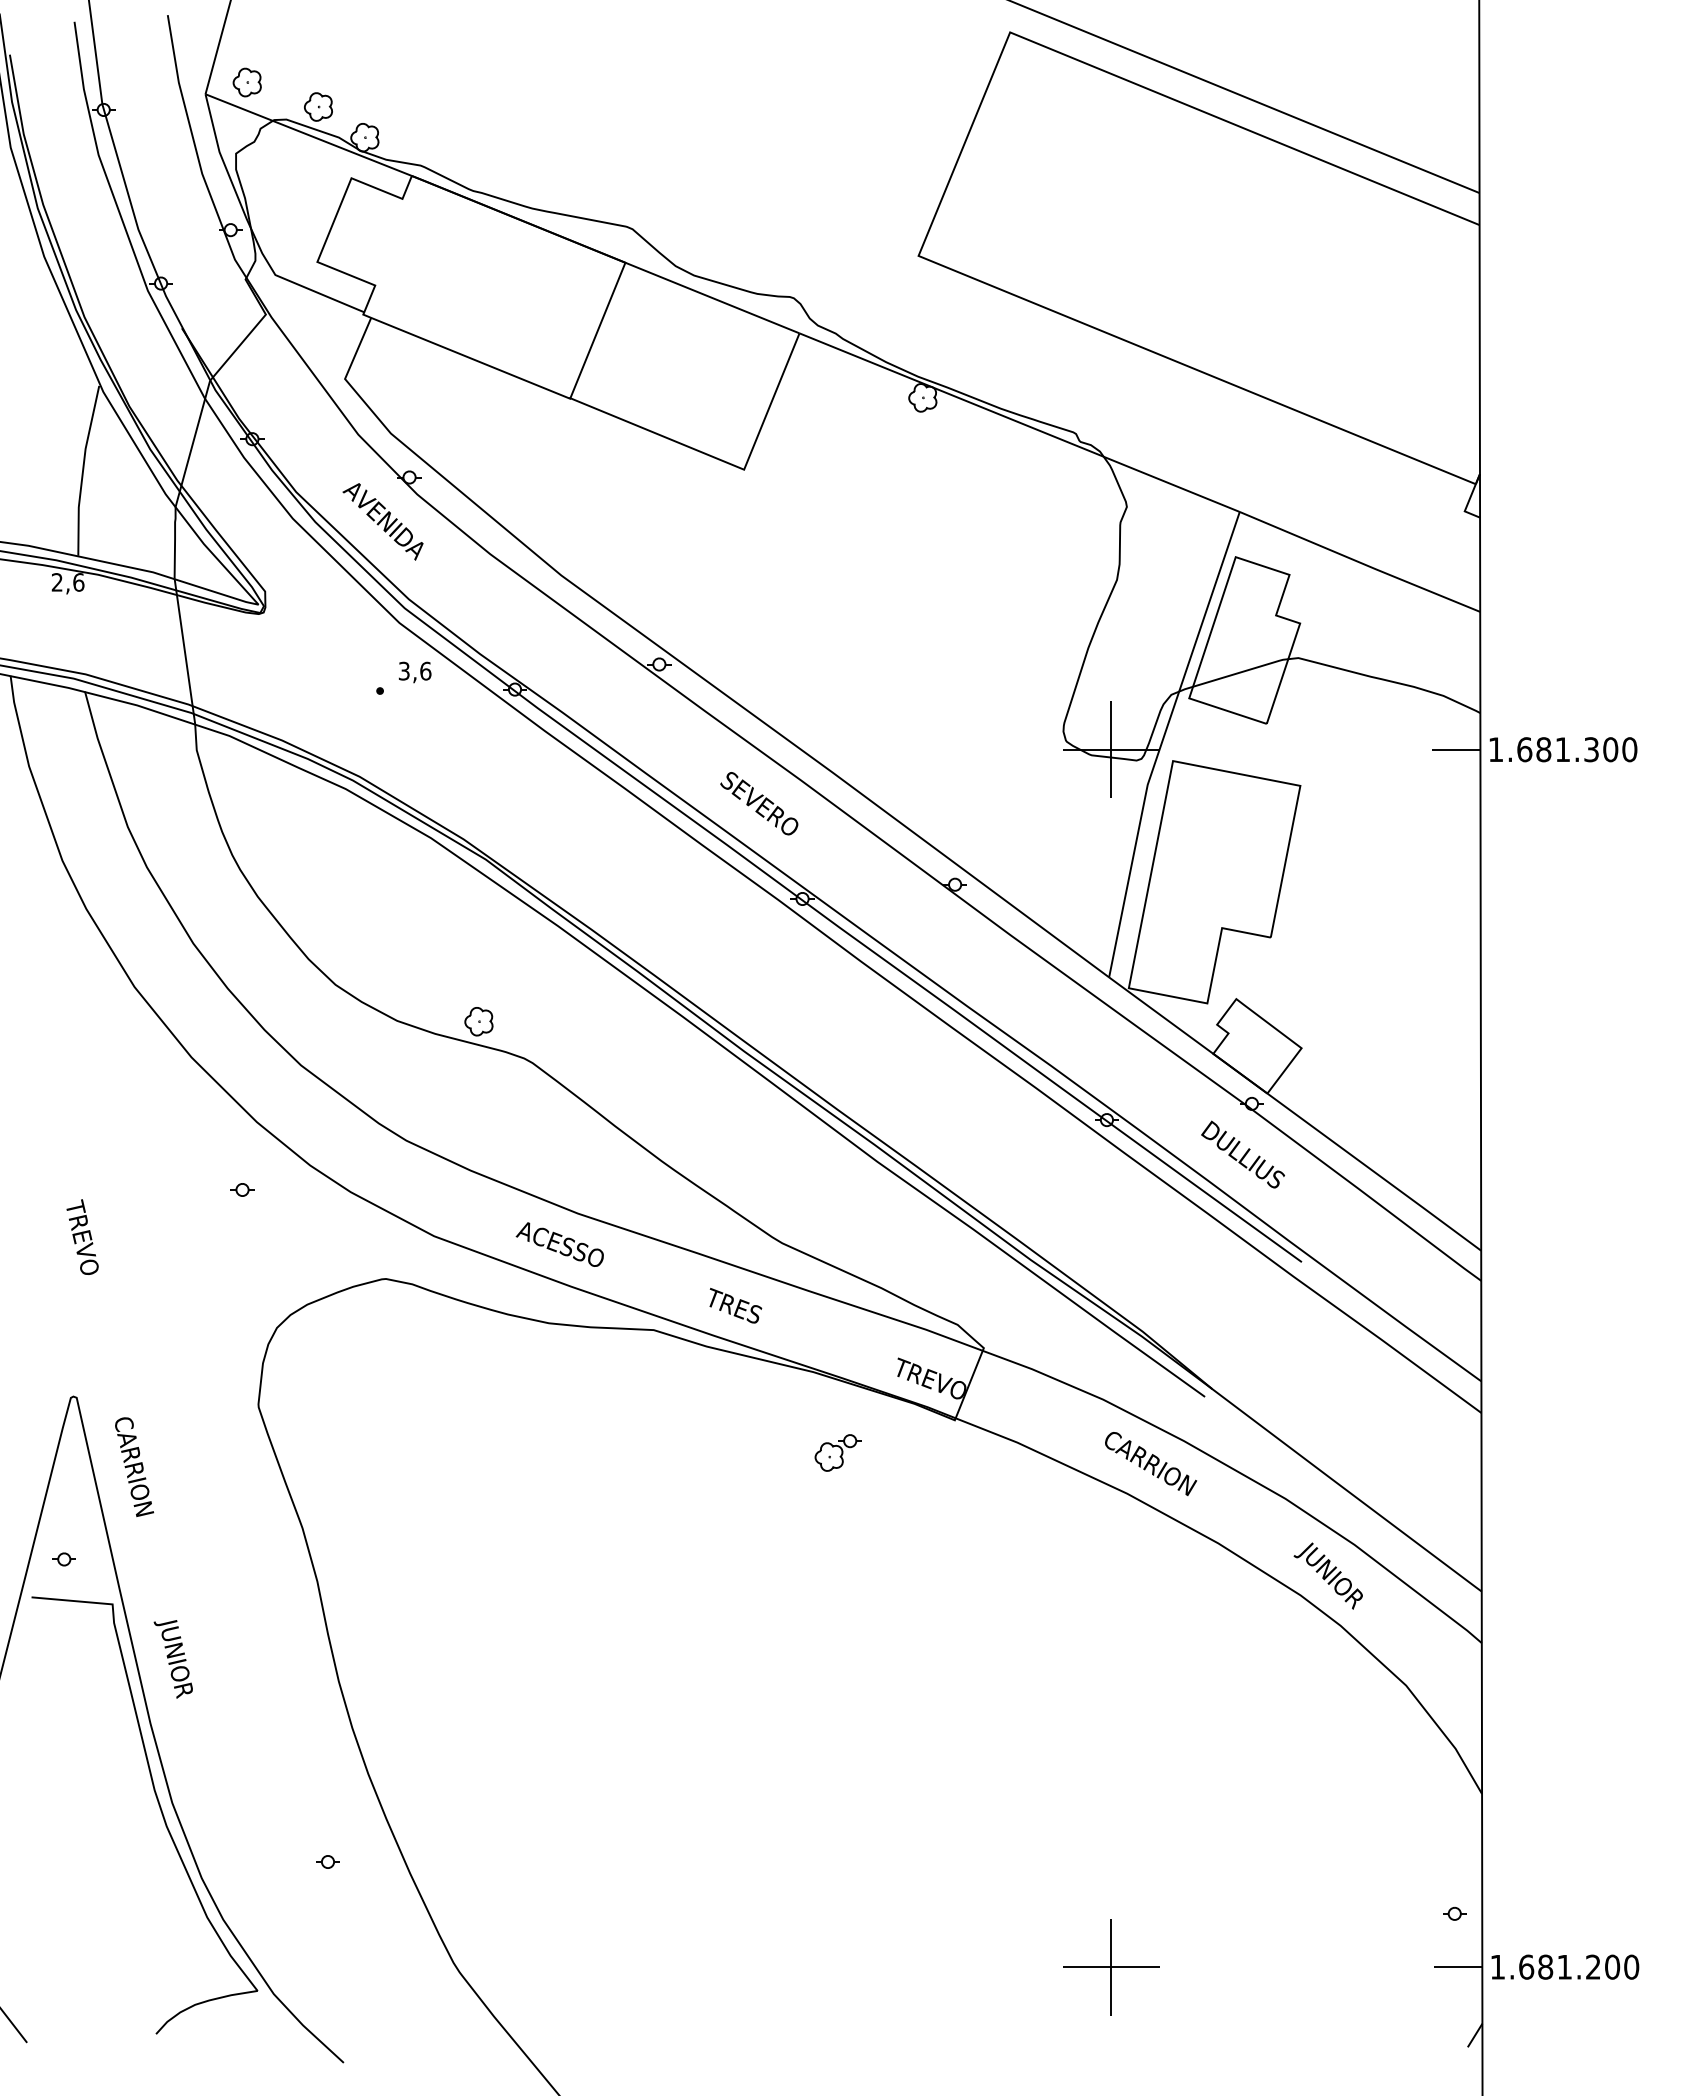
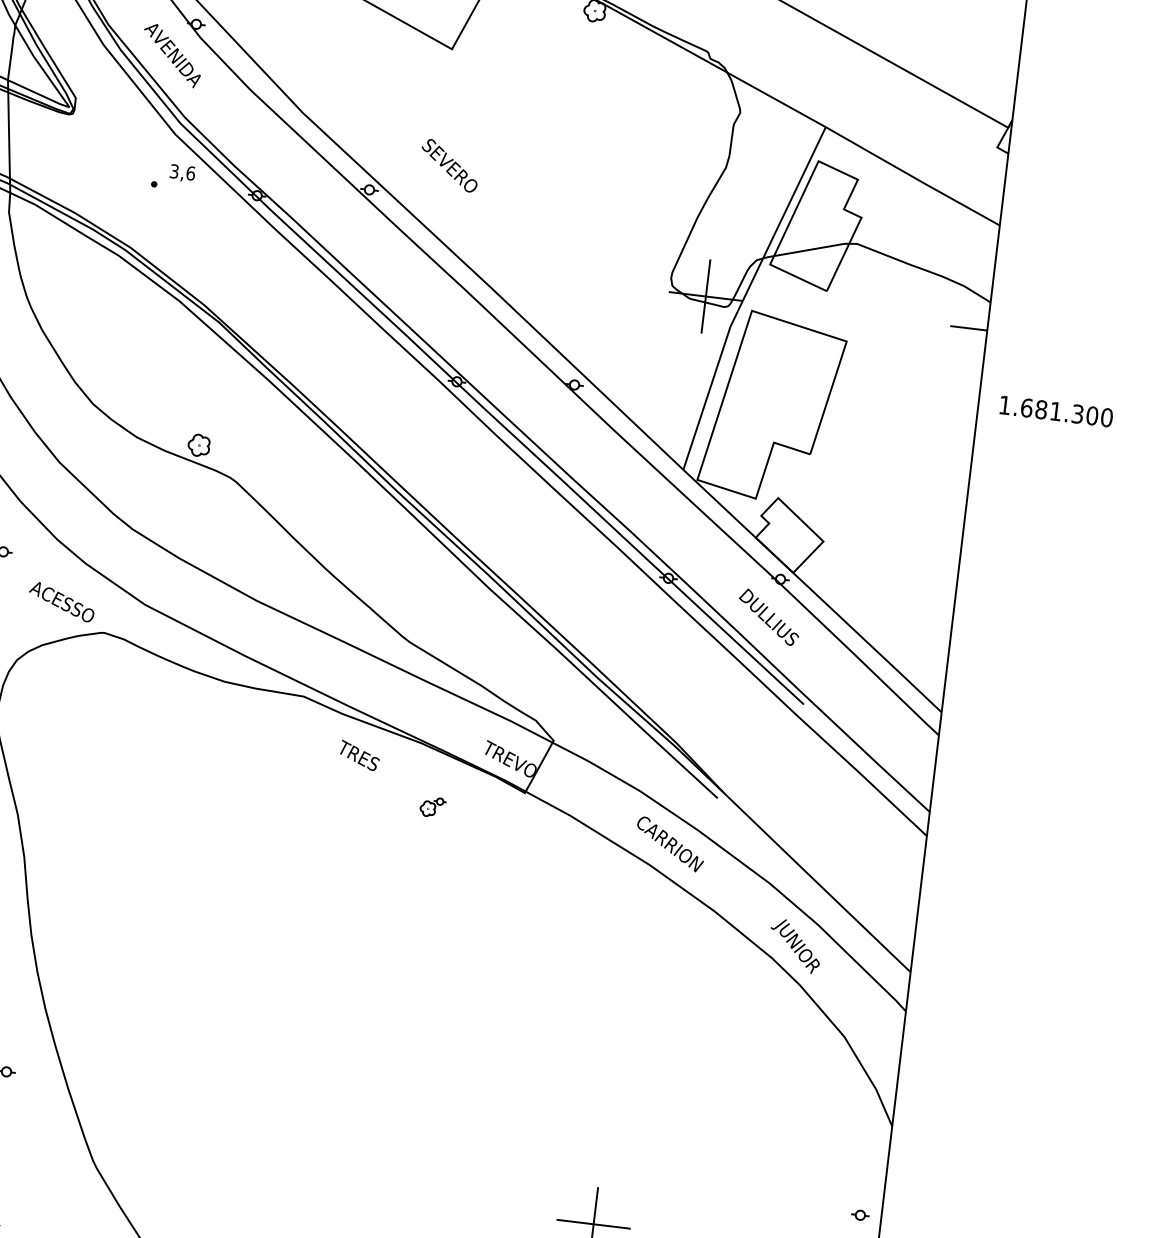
text: (1563, 749) -> (1056, 411), moved
text: (759, 803) -> (449, 165), moved
text: (559, 1244) -> (61, 601), moved
text: (735, 1305) -> (359, 755), moved
part: (837, 1452) -> (432, 806), size x0.7

